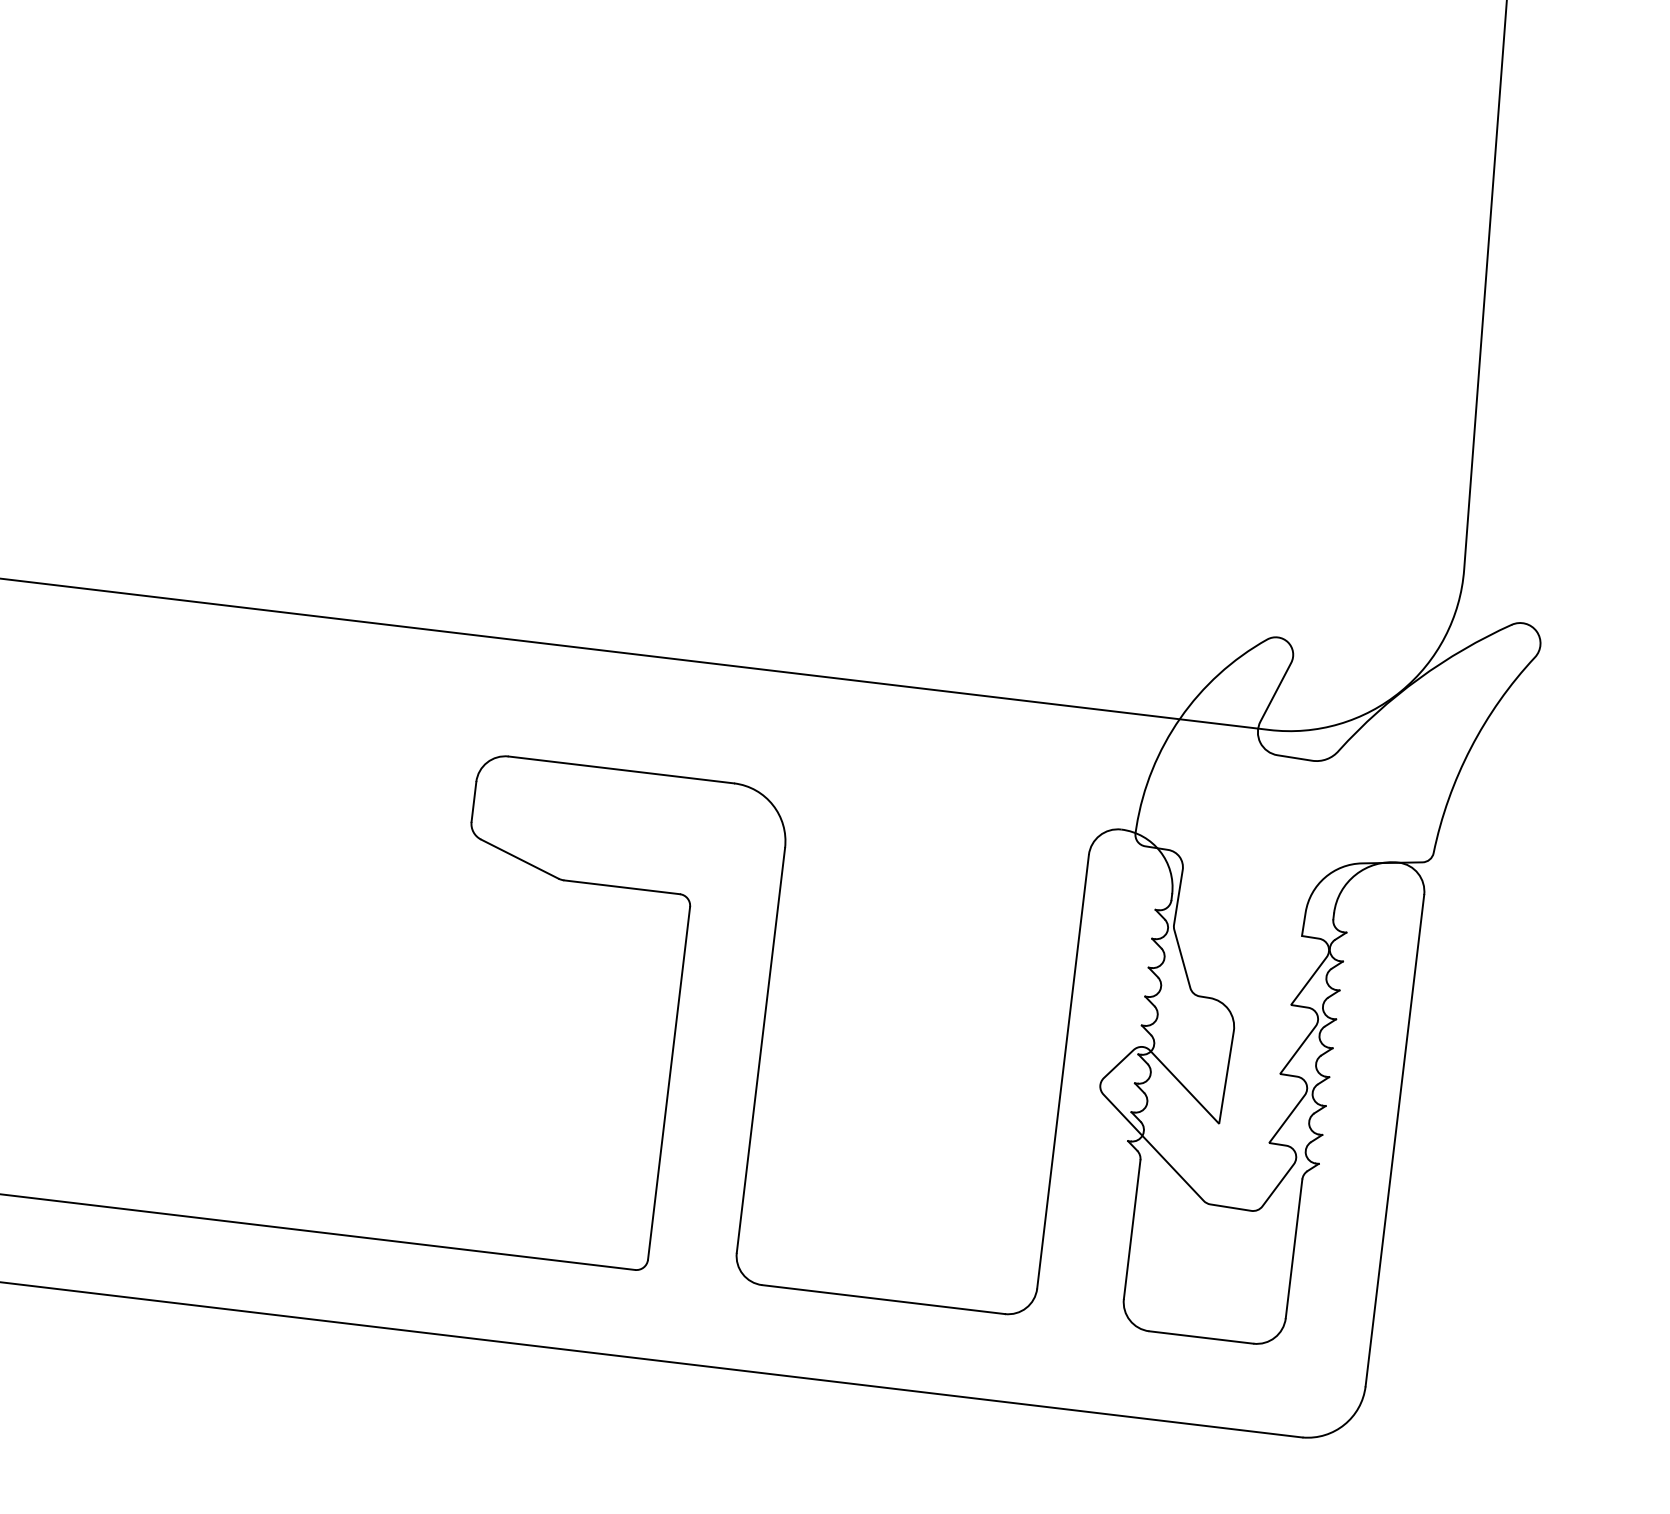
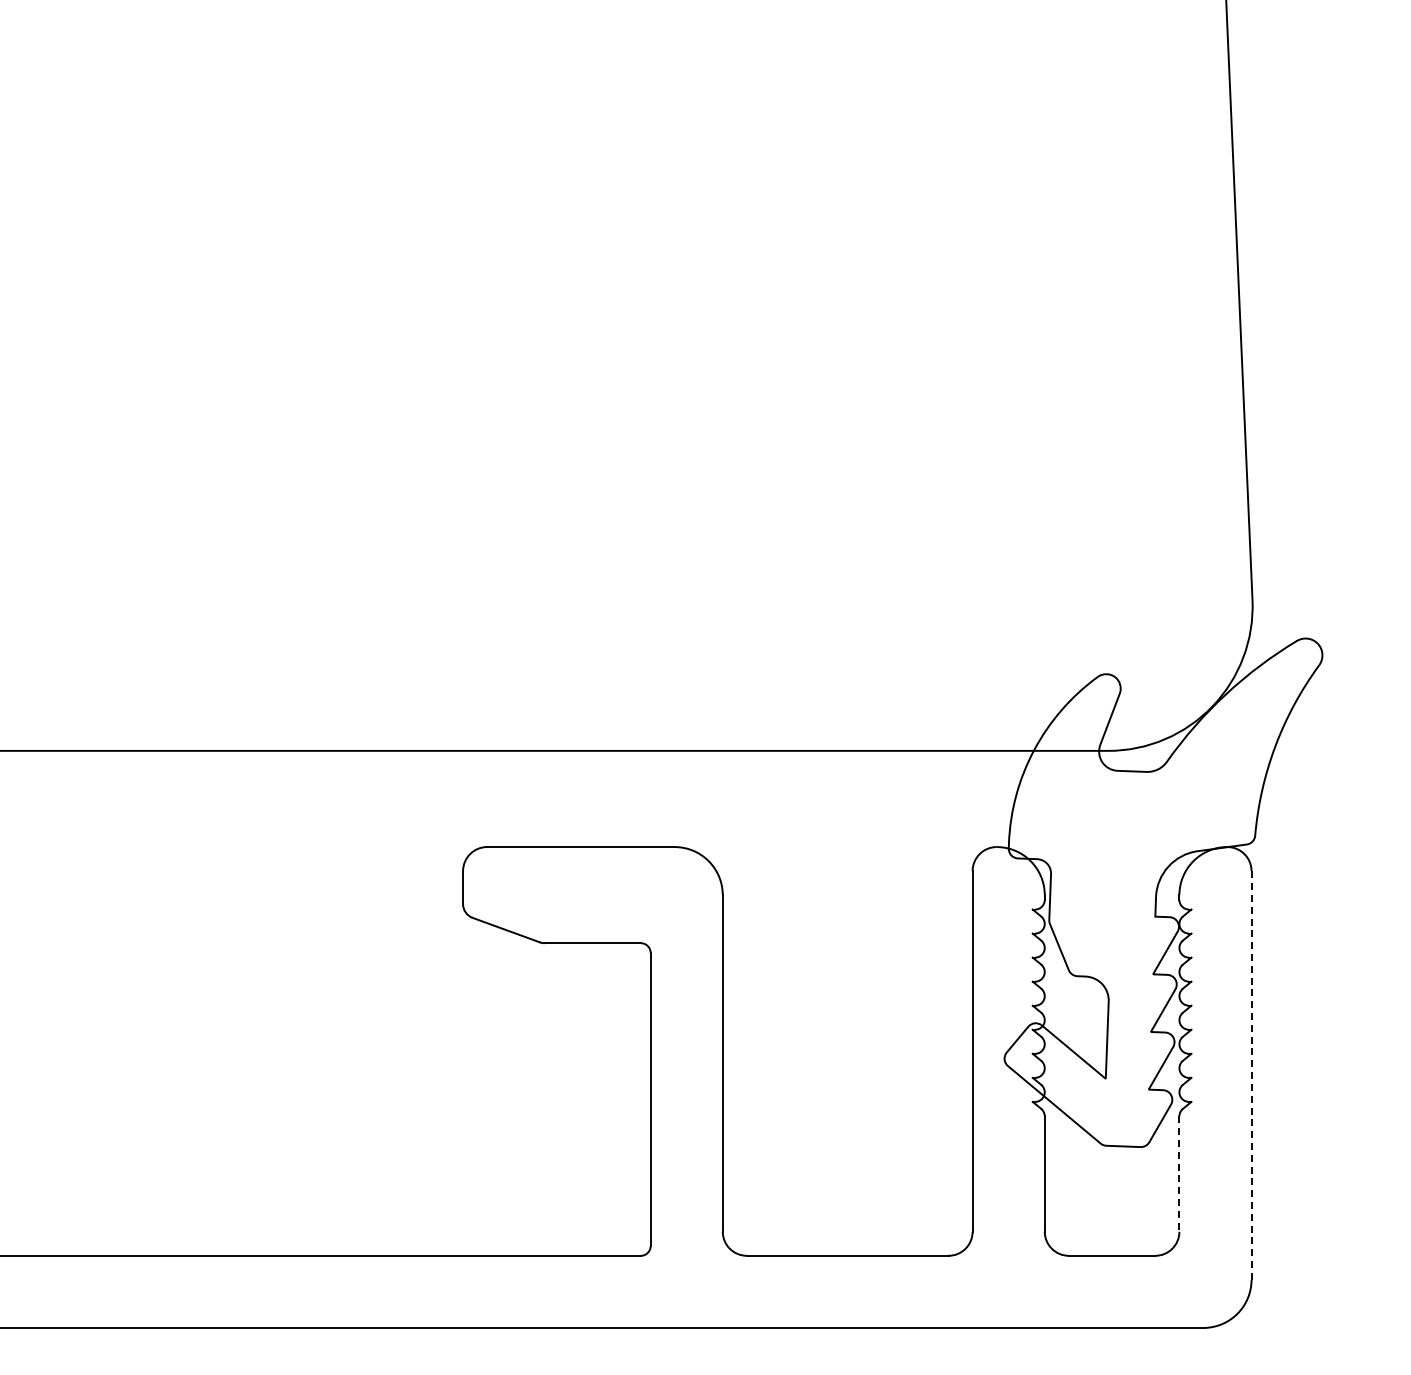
line: (1394, 1139) -> (1251, 1074), solid -> dashed
line: (1294, 1249) -> (1179, 1174), solid -> dashed

